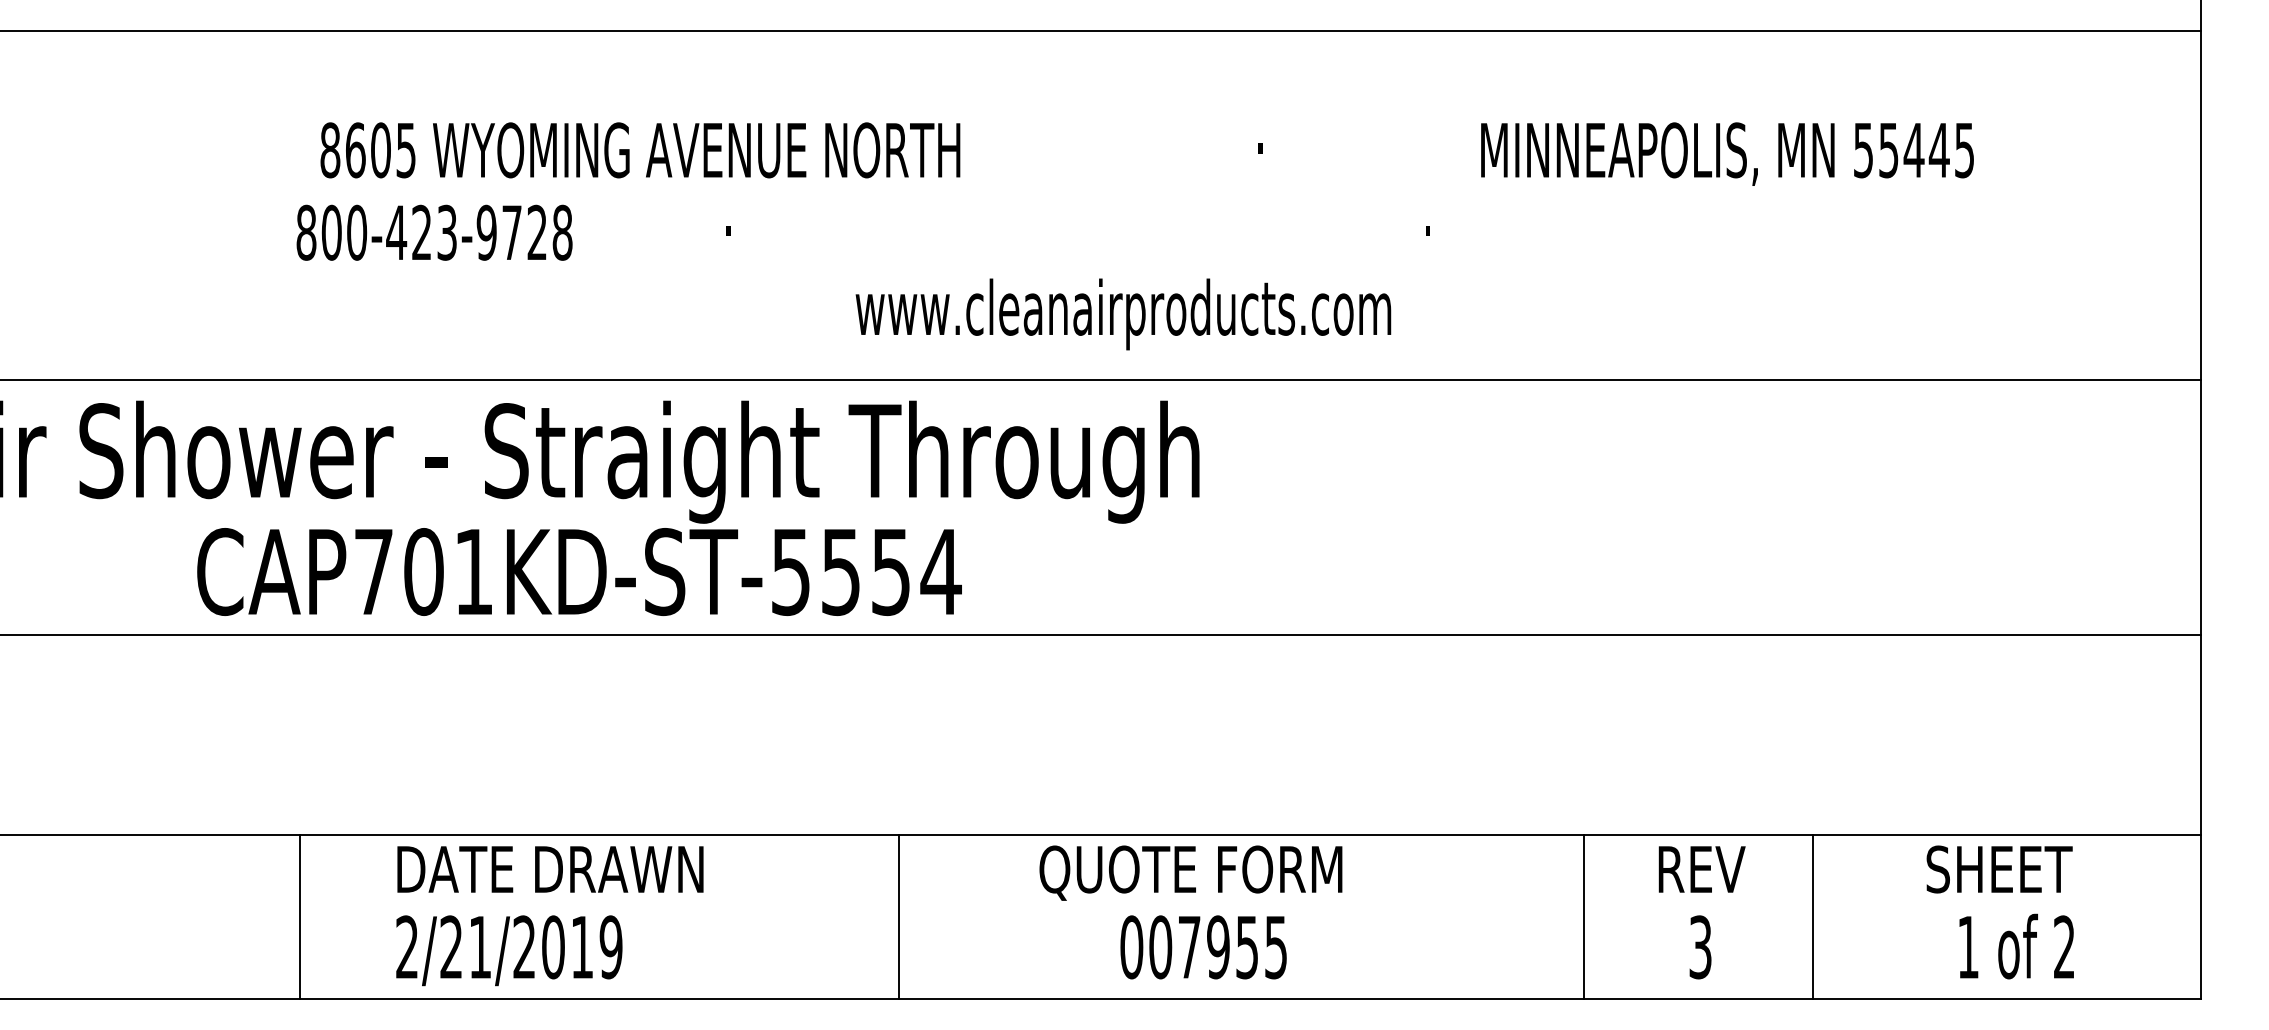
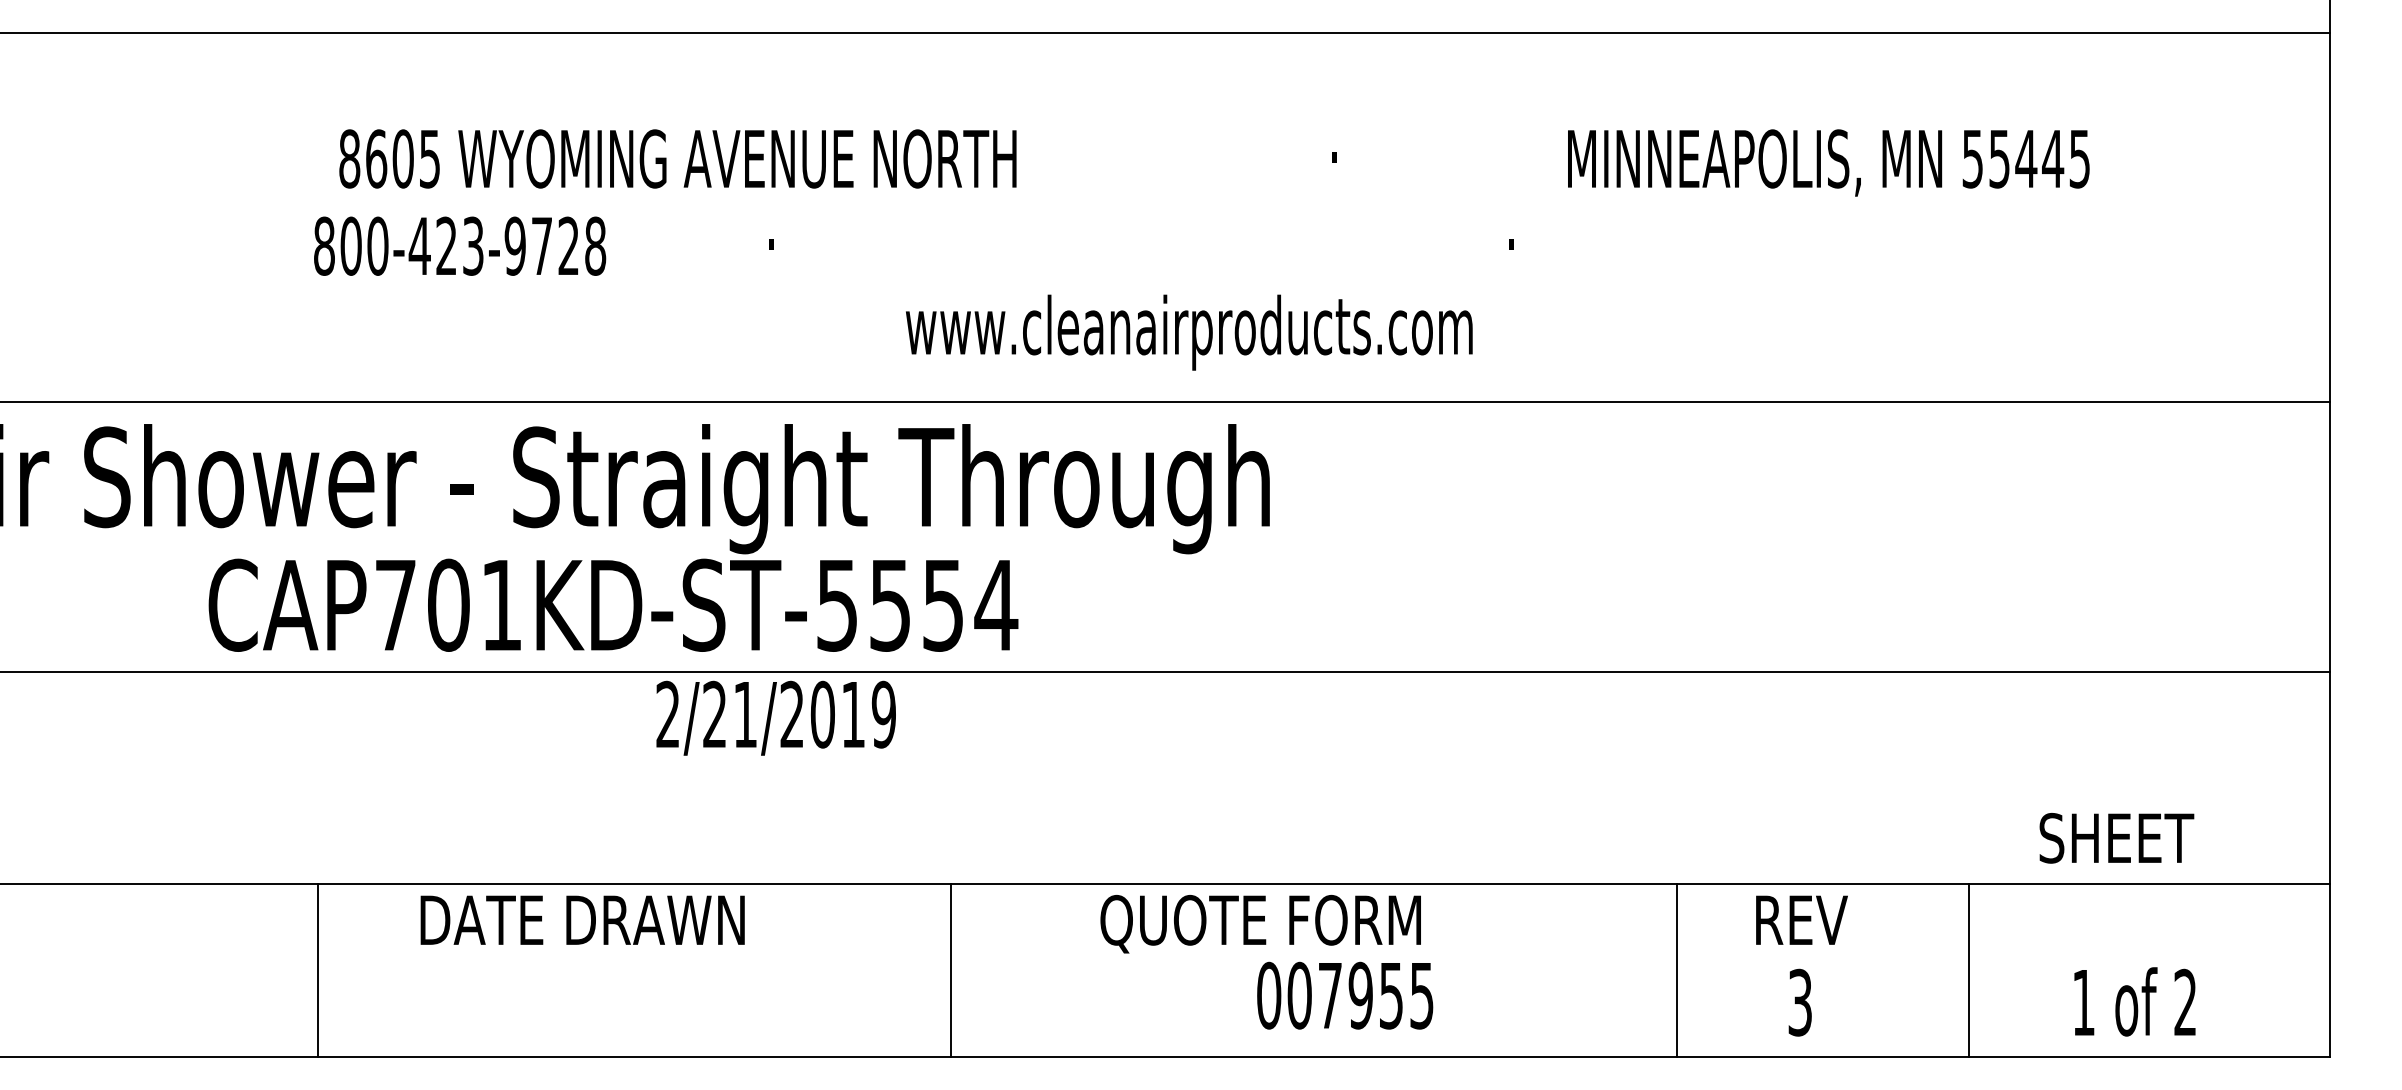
text: (1999, 869) -> (2116, 838), moved
line: (1813, 916) -> (1969, 970), moved
text: (1203, 947) -> (1345, 995), moved
text: (508, 949) -> (775, 717), moved

